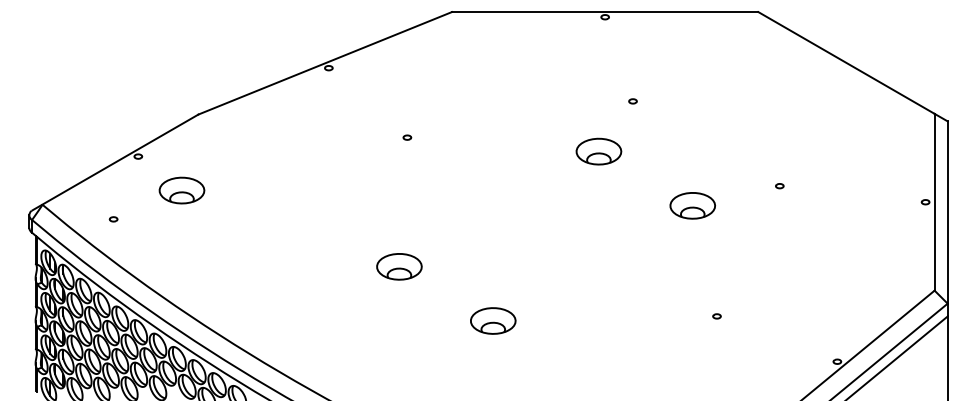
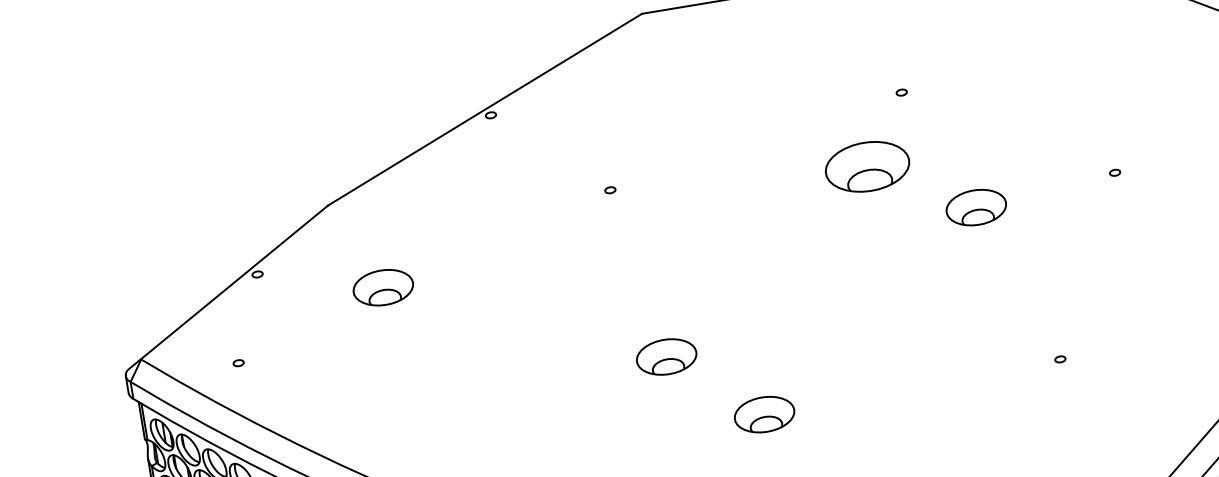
part: (598, 151) -> (866, 166), size x1.4
part: (181, 190) -> (382, 287), moved
part: (692, 205) -> (975, 207), moved
part: (399, 266) -> (666, 356), moved

